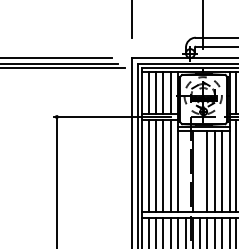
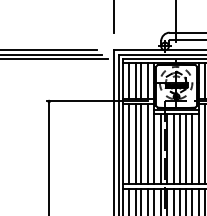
line: (185, 171) -> (160, 148), added
line: (200, 171) -> (173, 148), added

